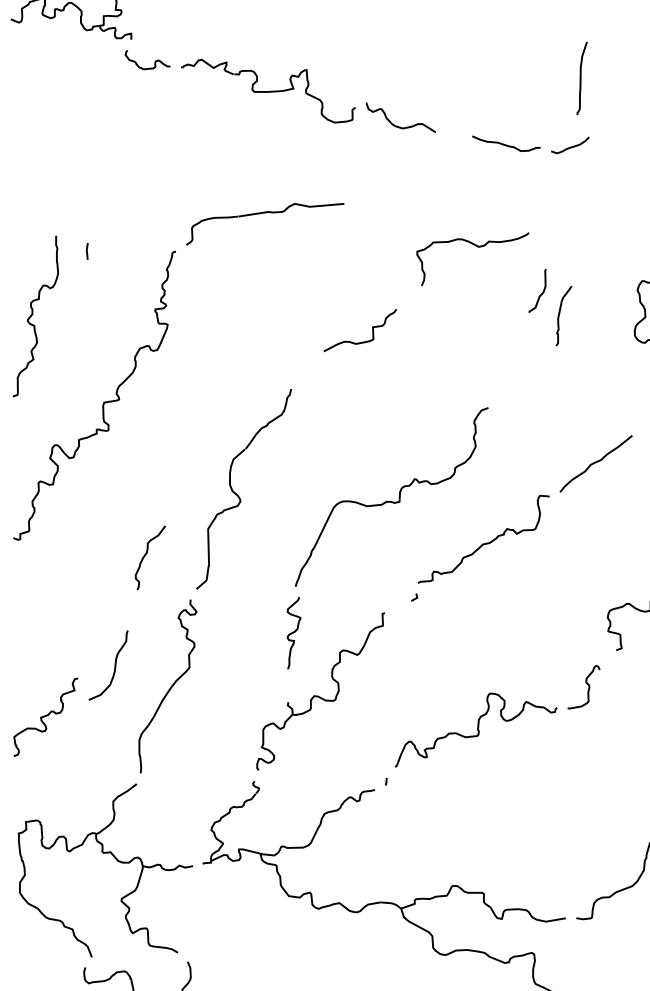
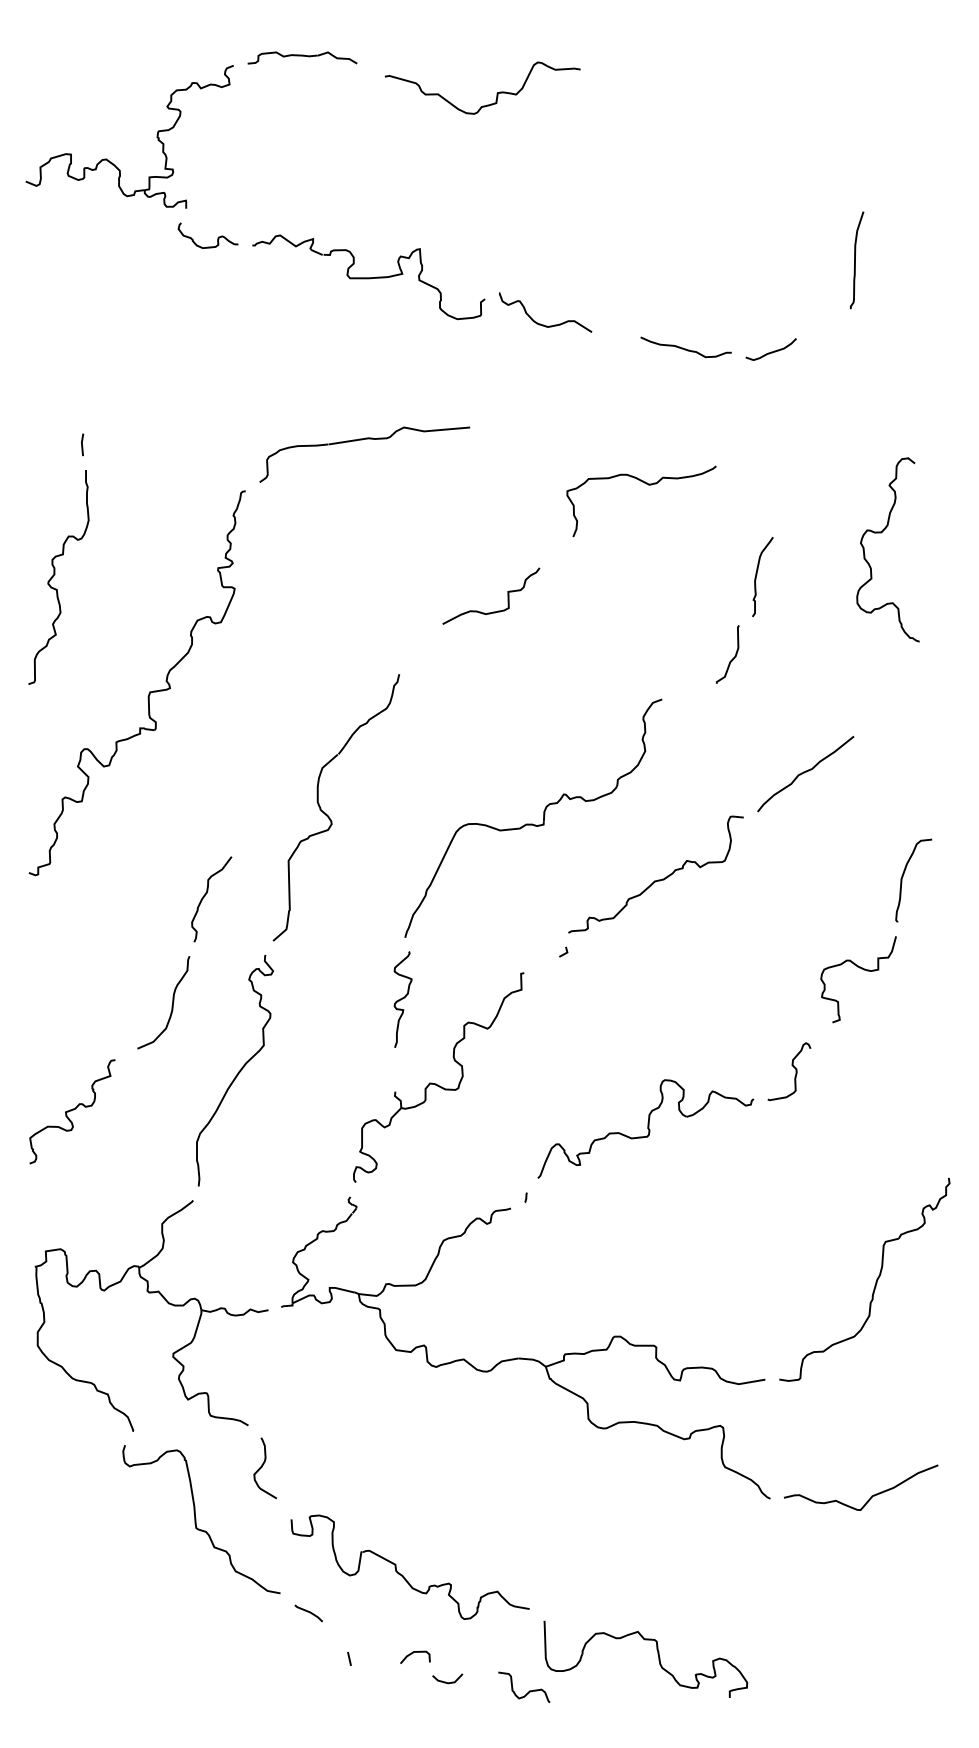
curve: (580, 78) -> (855, 260), moved
line: (87, 251) -> (82, 444), moved
curve: (541, 293) -> (732, 658), moved
curve: (114, 667) -> (171, 1005), moved

